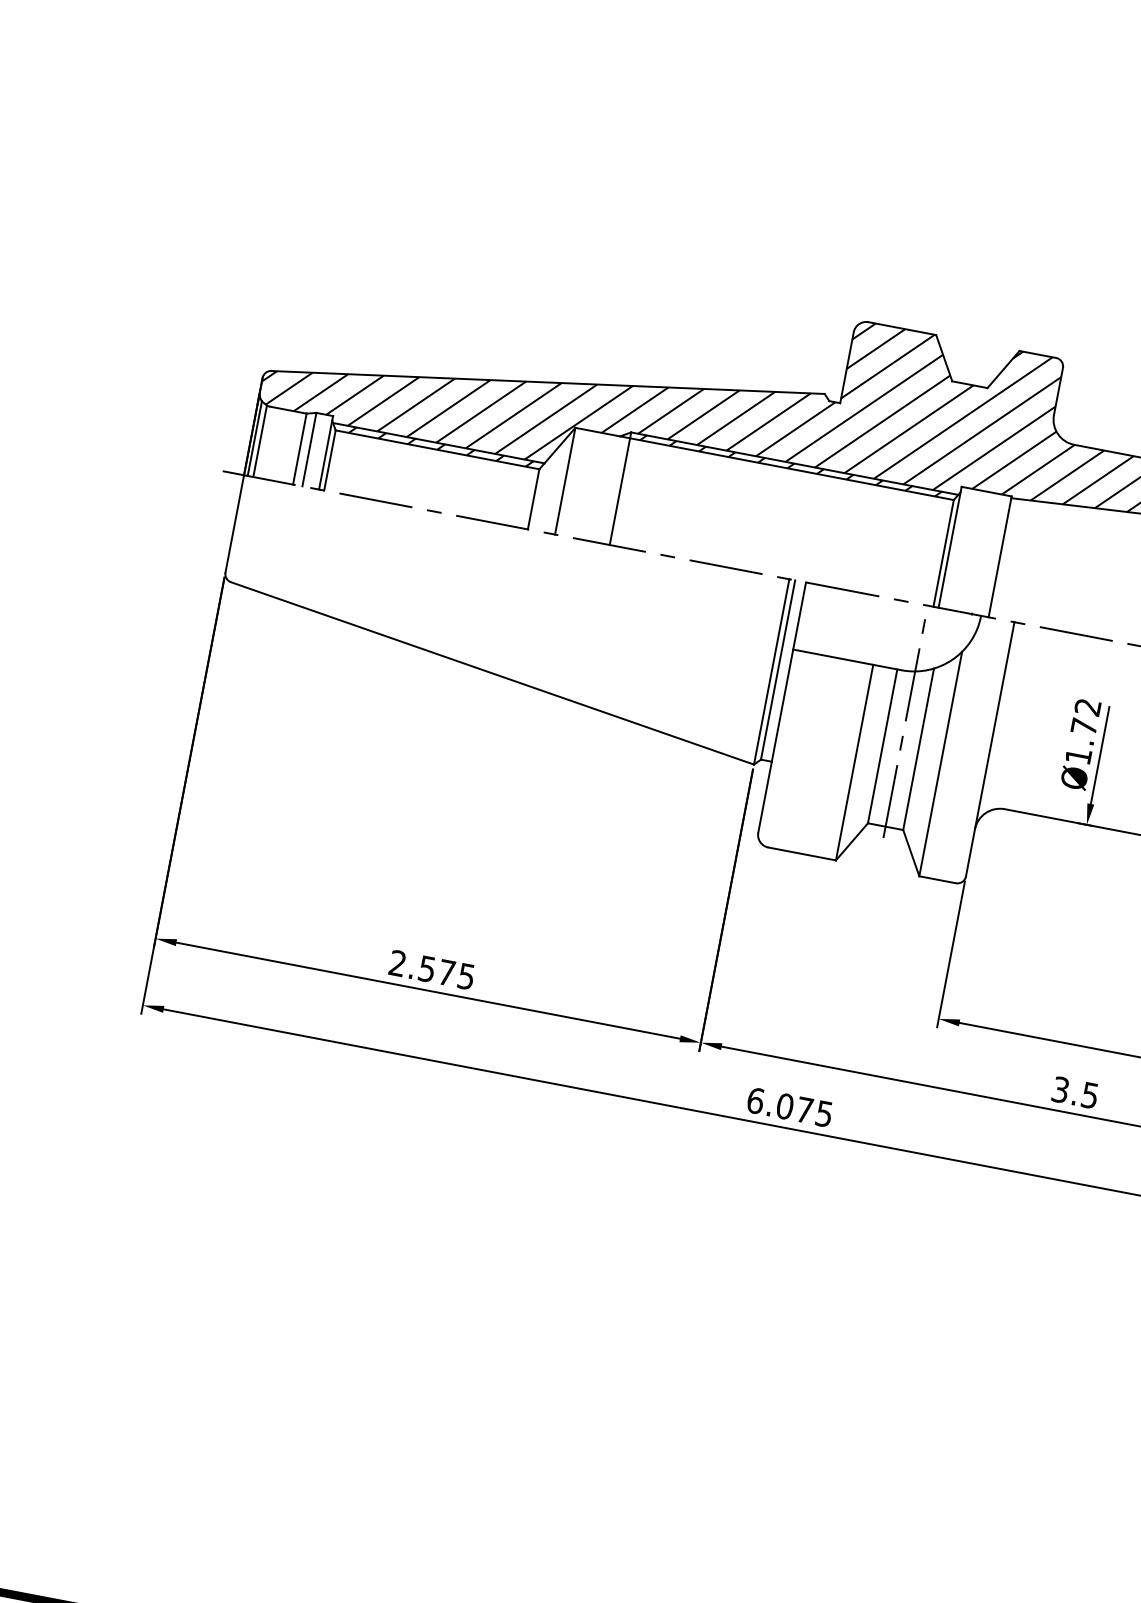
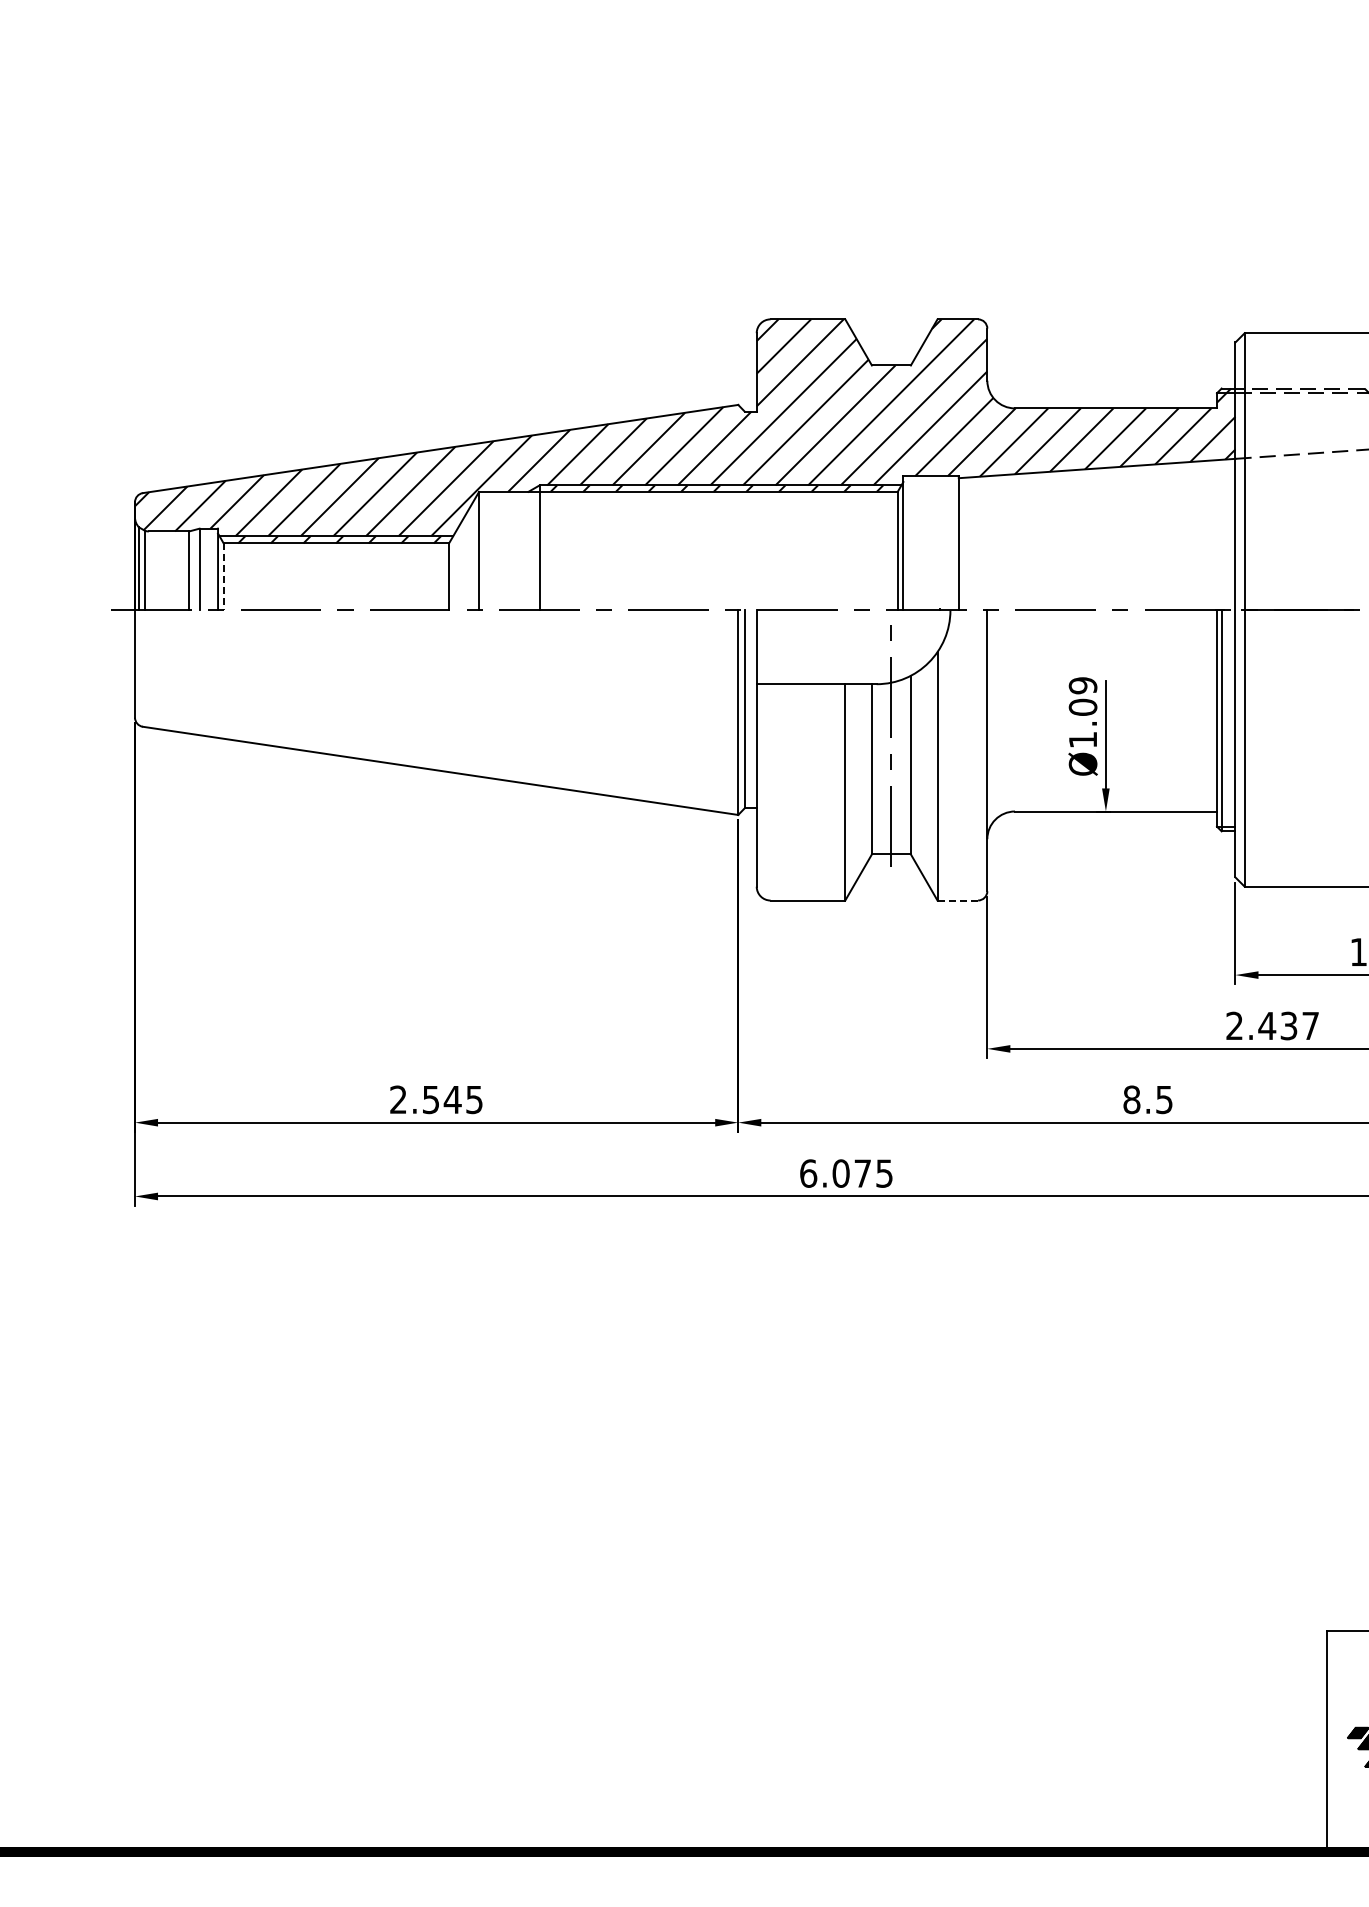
line: (329, 461) -> (223, 577), solid -> dashed
text: (1085, 716) -> (1082, 696), Ø1.72 -> Ø1.09
line: (938, 879) -> (958, 900), solid -> dashed
text: (446, 972) -> (452, 1099), 2.575 -> 2.545
text: (1060, 1089) -> (1131, 1099), 3.5 -> 8.5

